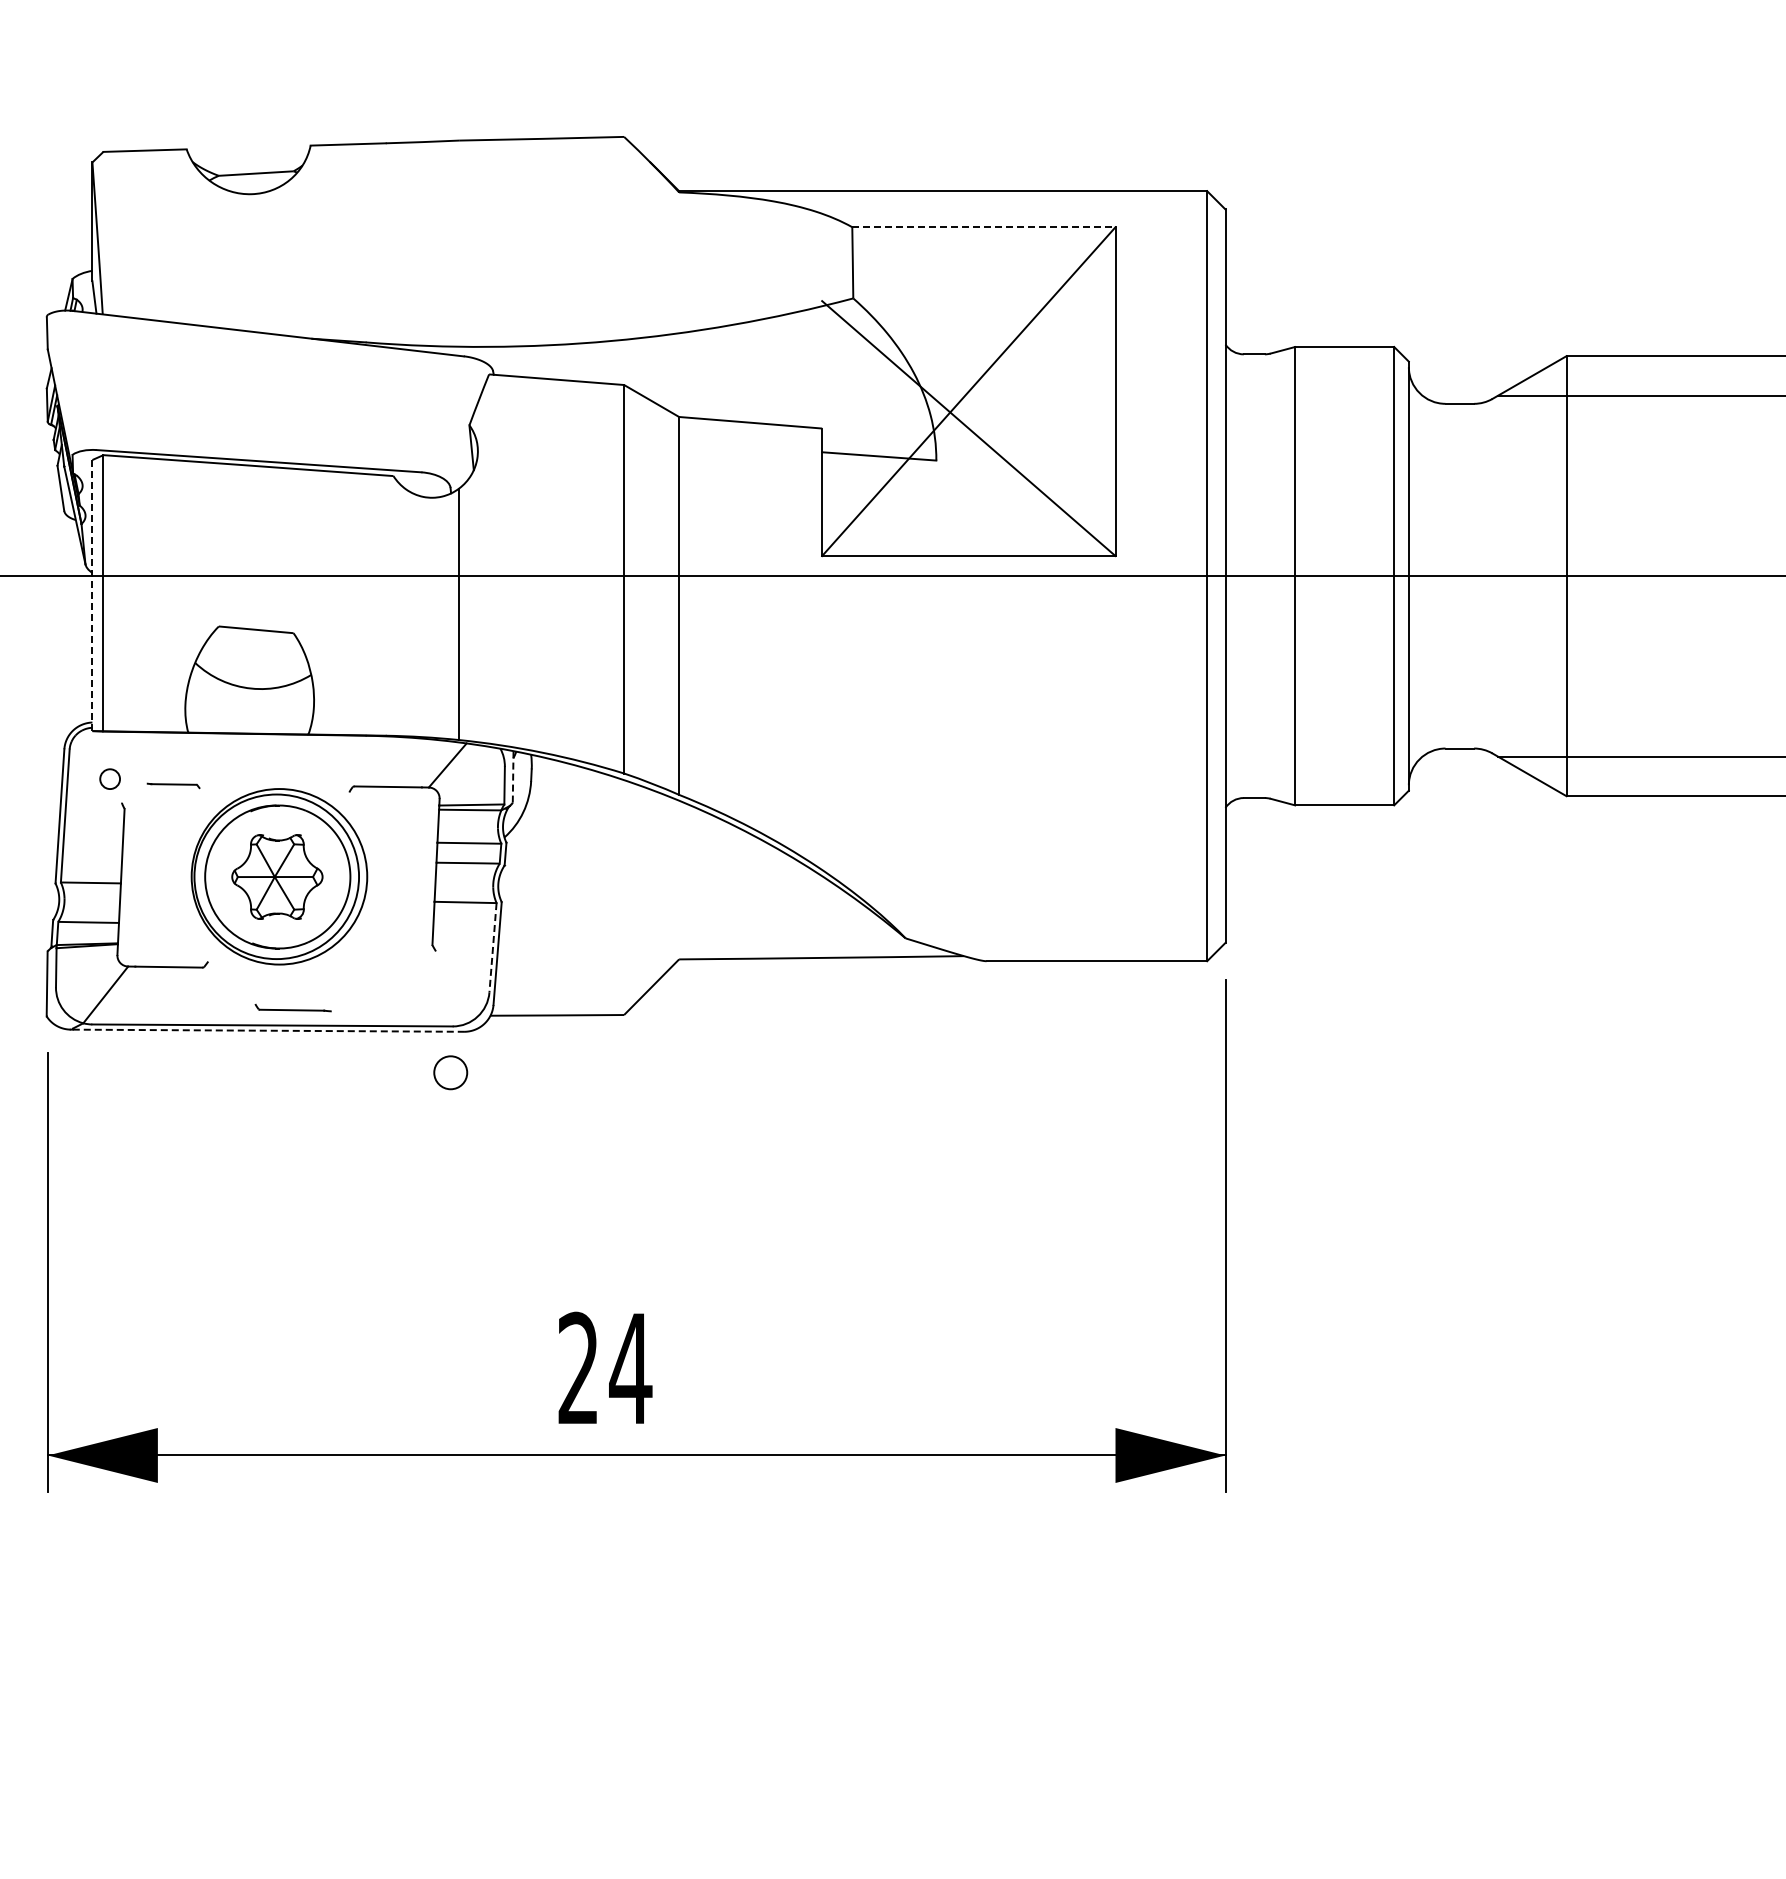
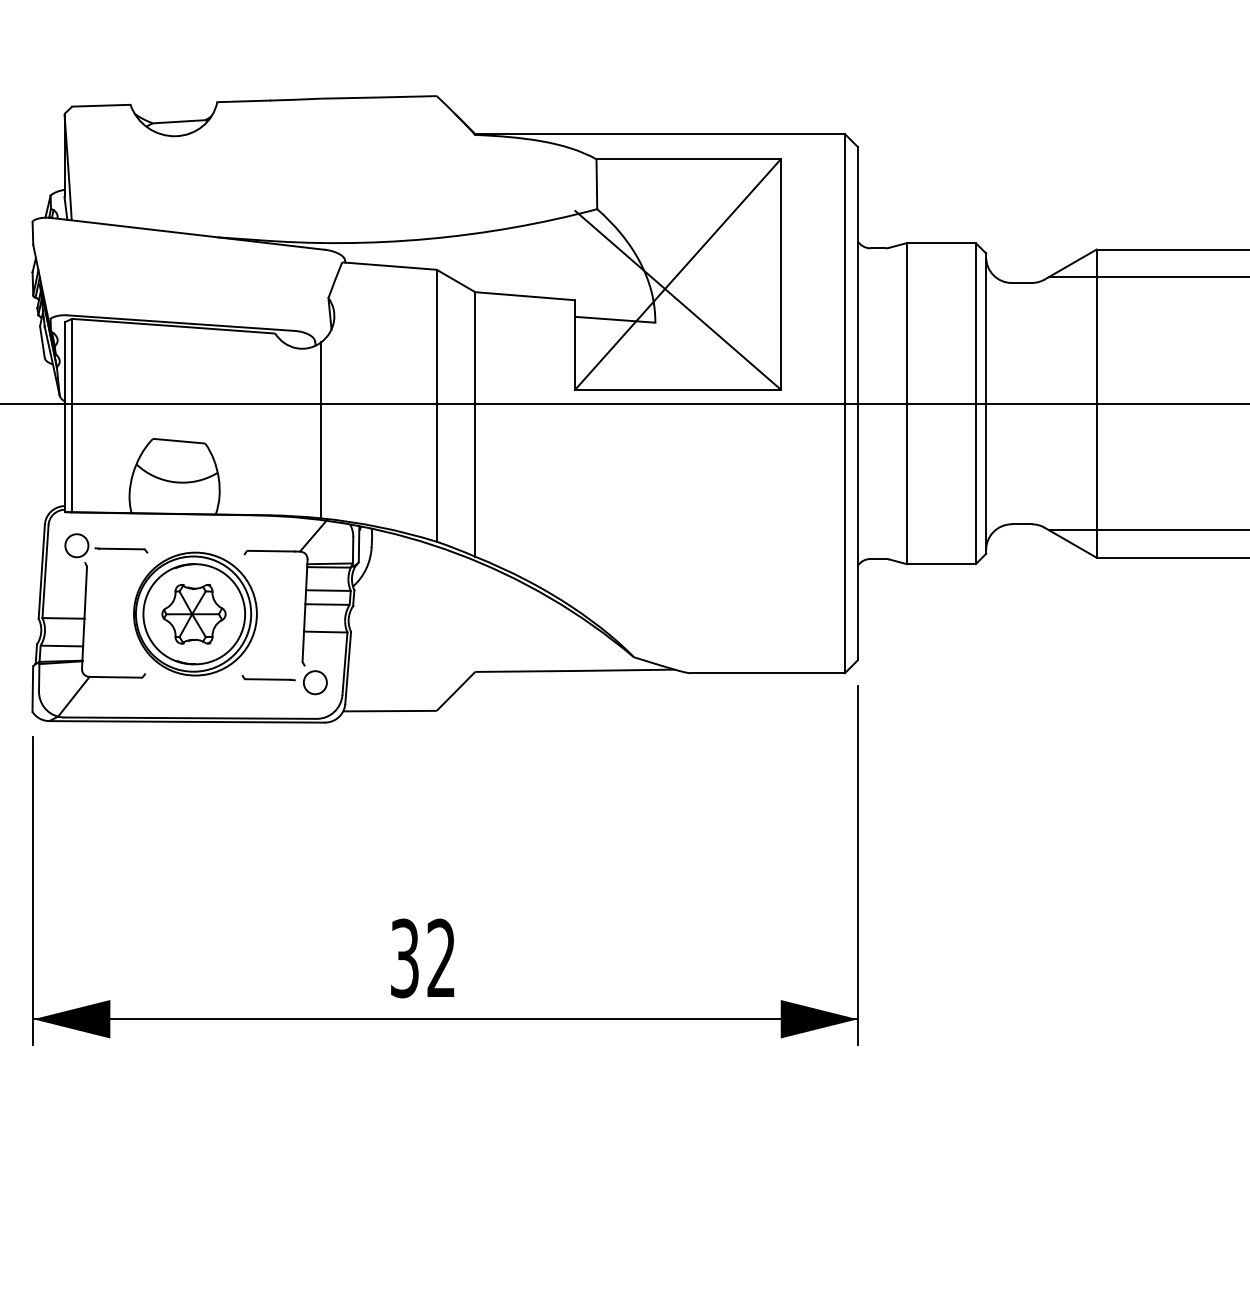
line: (983, 227) -> (688, 159), dashed -> solid
line: (92, 595) -> (64, 417), dashed -> solid
line: (513, 776) -> (359, 543), dashed -> solid
circle: (109, 778) -> (76, 545), size x1.67
part: (173, 785) -> (121, 550), size x1.43
line: (493, 947) -> (345, 663), dashed -> solid
part: (292, 1008) -> (268, 678), moved
line: (268, 1030) -> (187, 721), dashed -> solid
circle: (450, 1072) -> (315, 682), moved
text: (605, 1368) -> (423, 958), 24 -> 32

